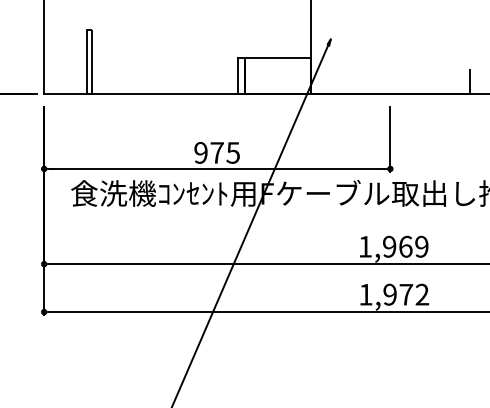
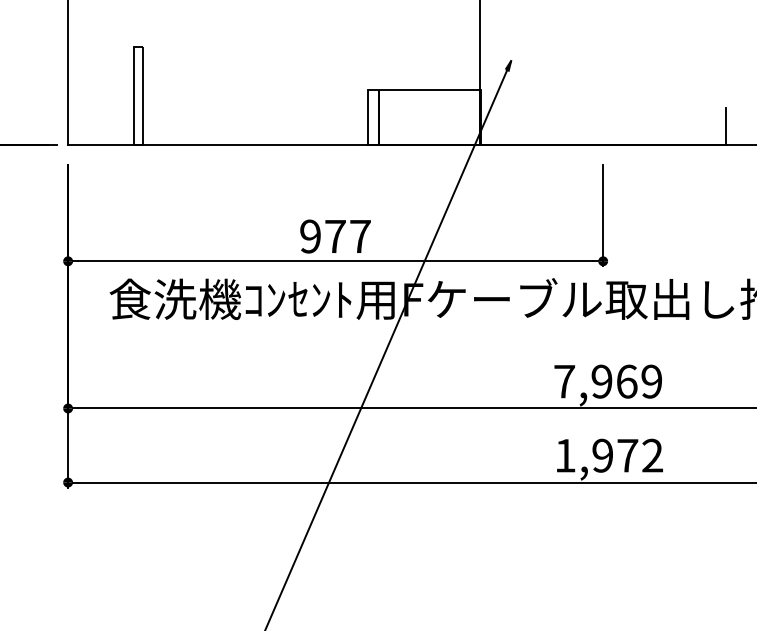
text: (233, 152) -> (360, 235), 975 -> 977
text: (365, 246) -> (564, 381), 1,969 -> 7,969

